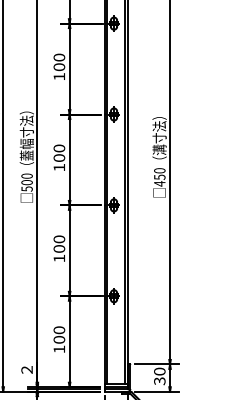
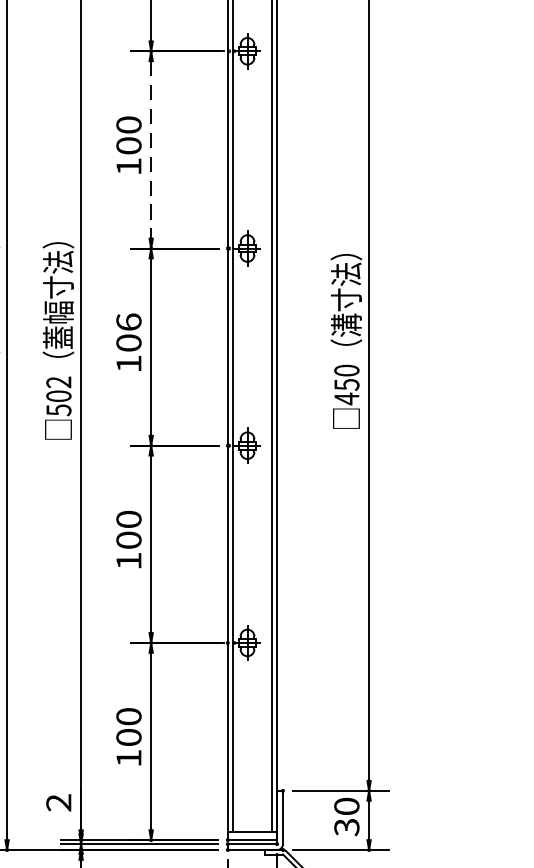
line: (69, 69) -> (150, 150), solid -> dashed
text: (58, 148) -> (127, 322), 100 -> 106
text: (26, 175) -> (57, 380), 500 -> 502

